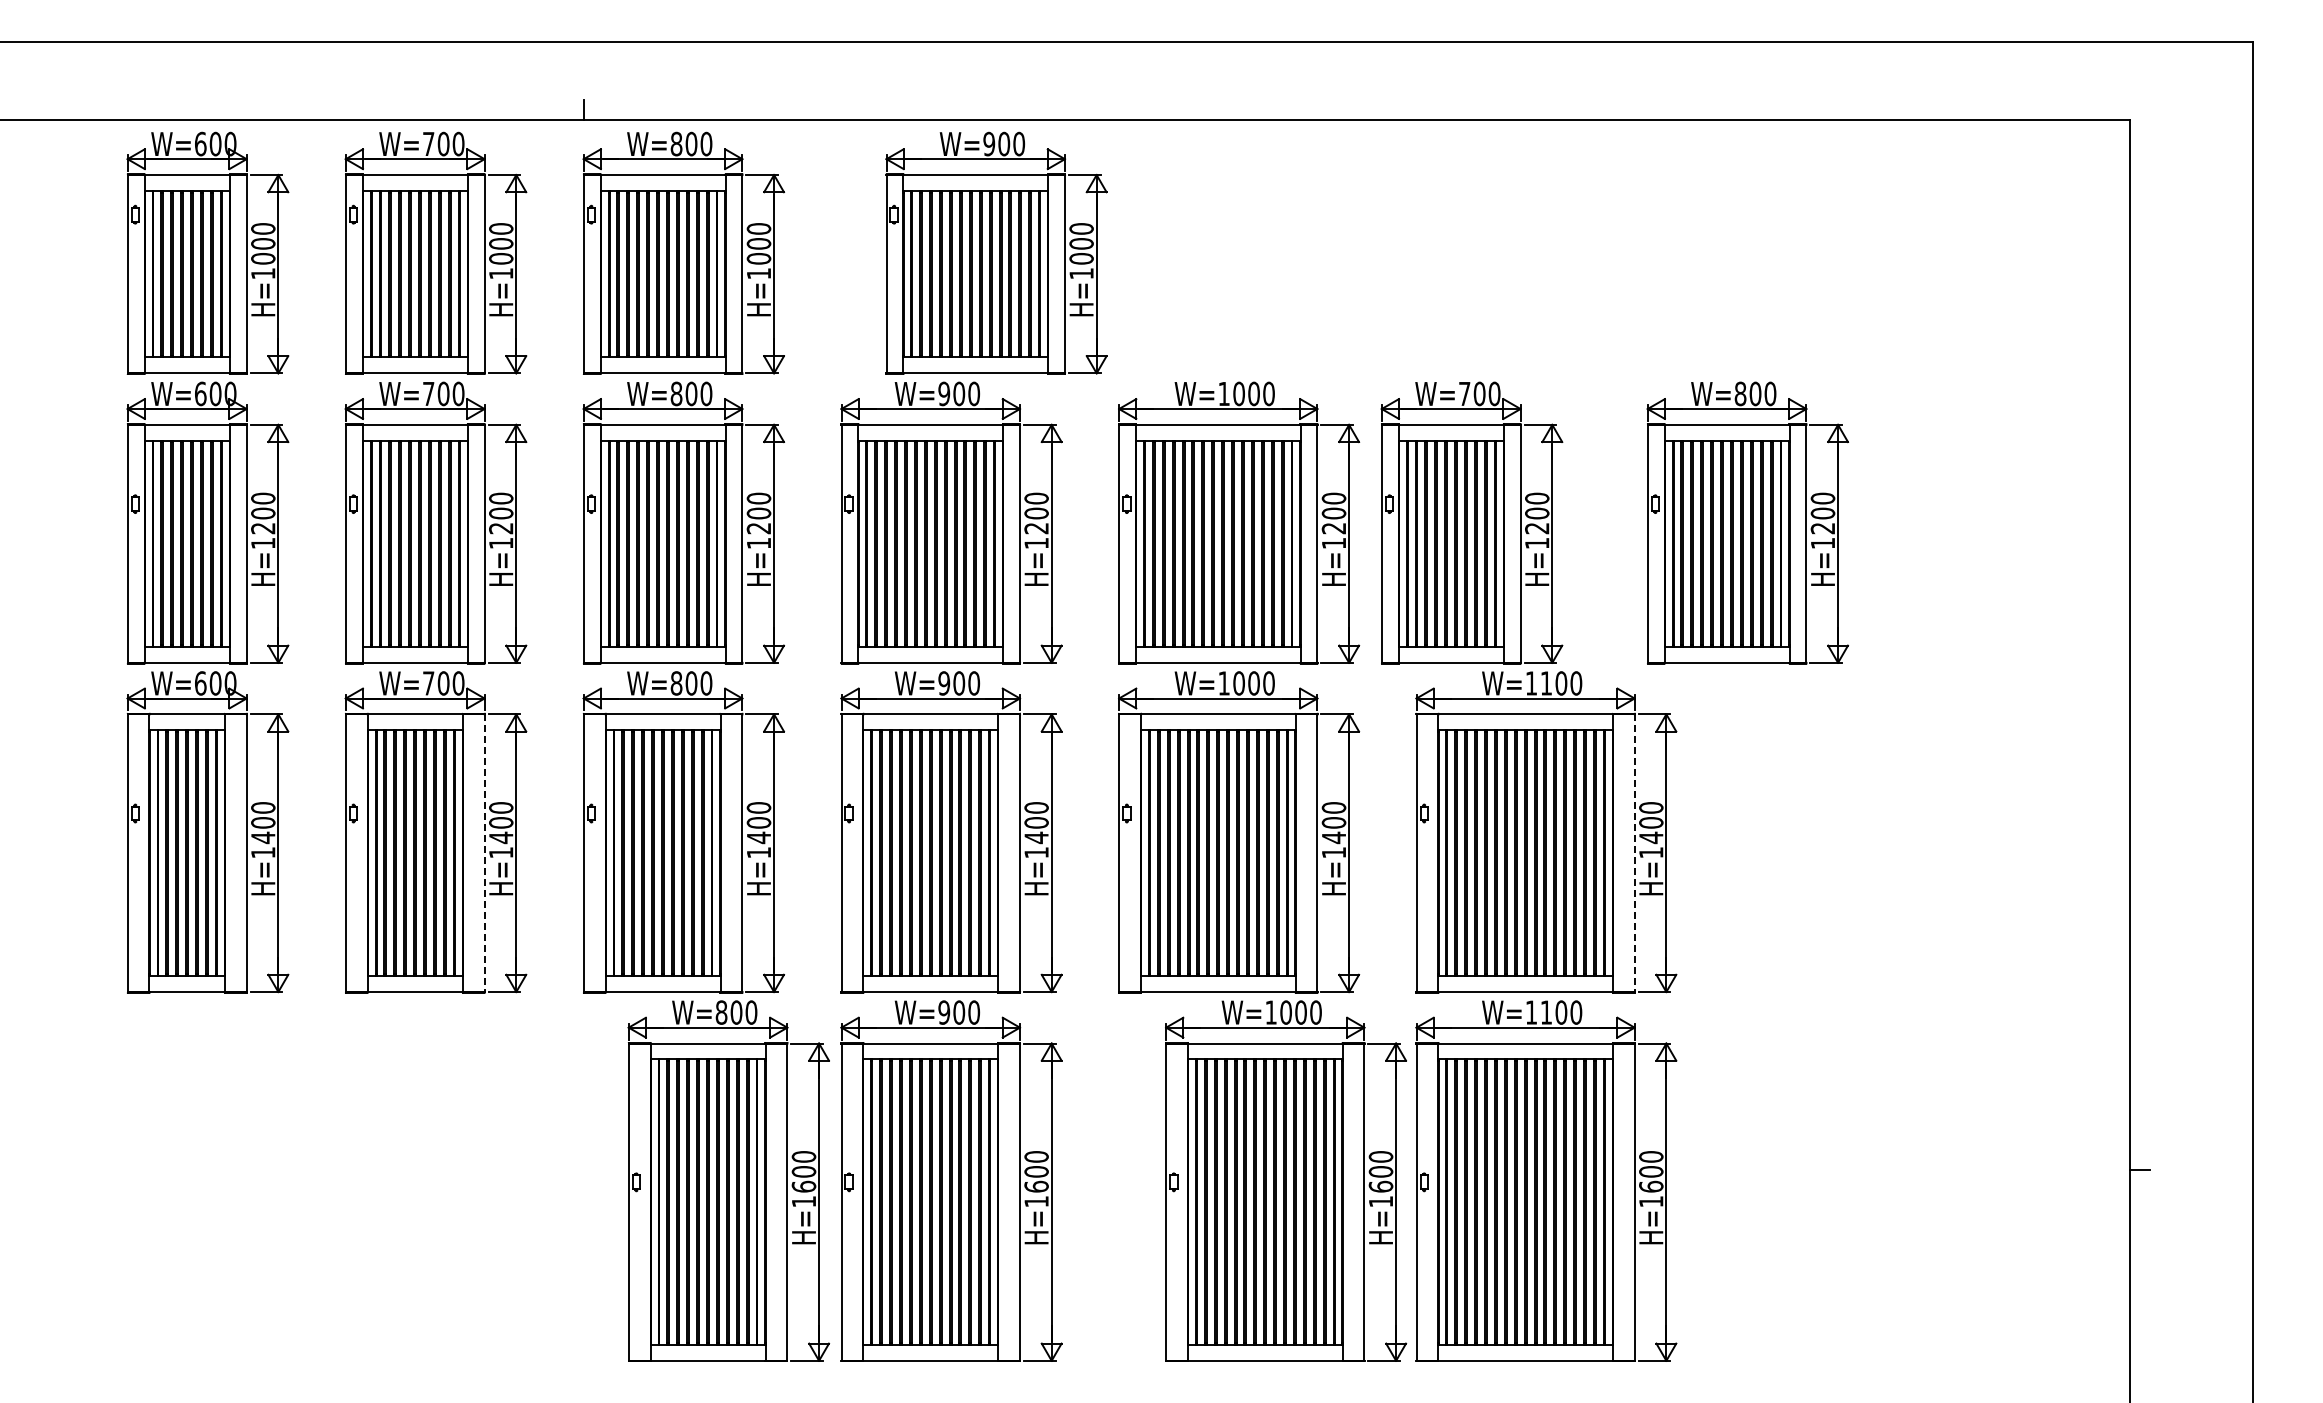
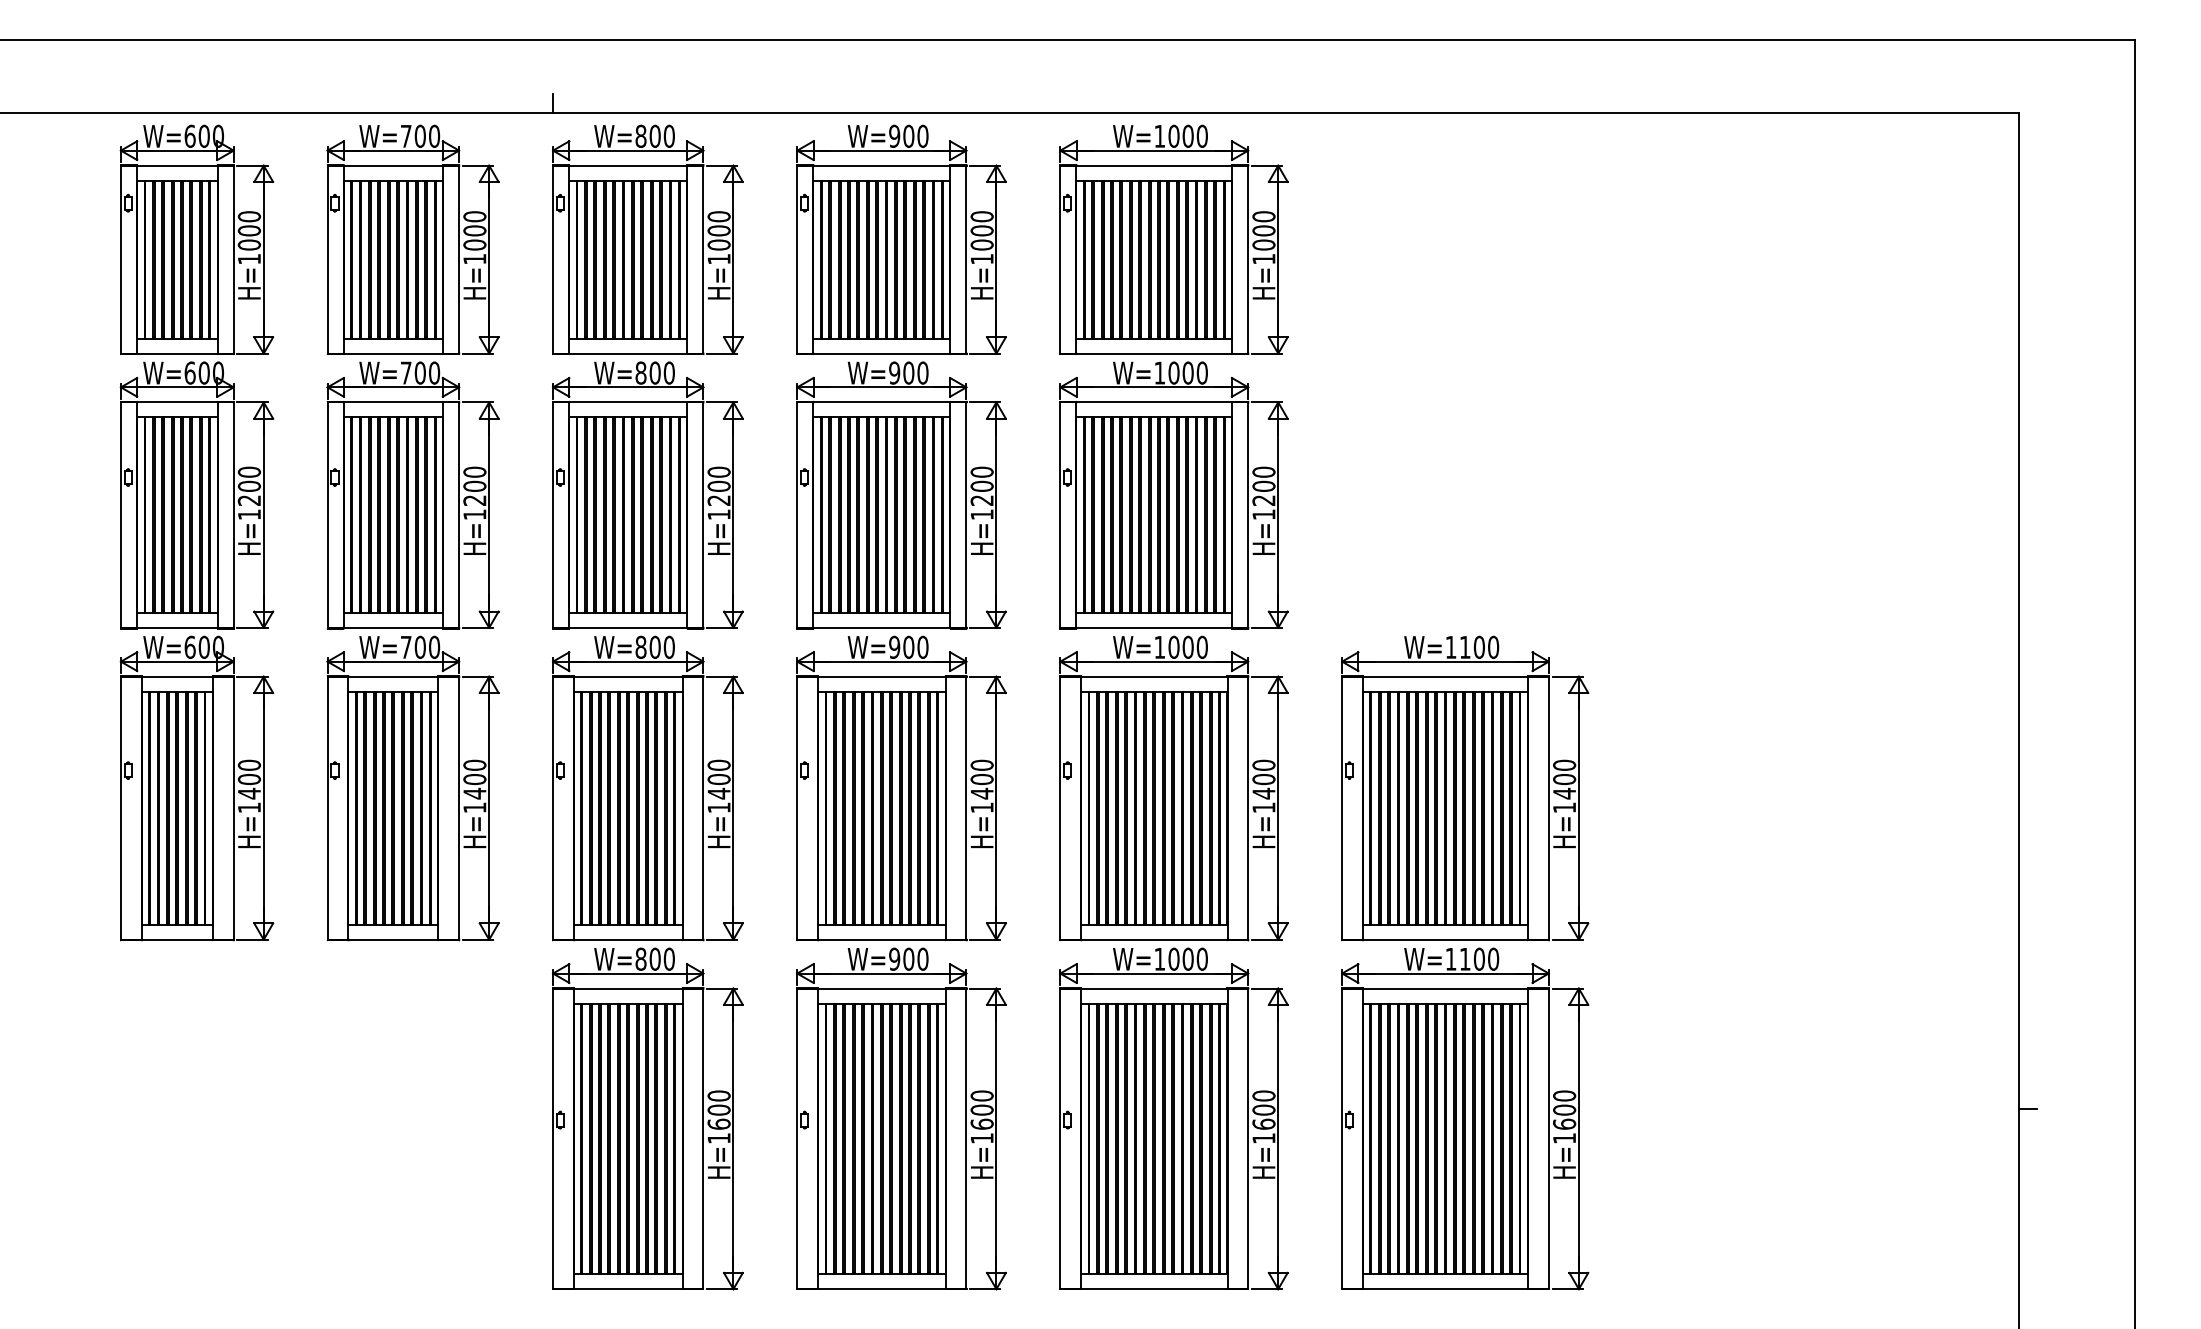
part: (996, 252) -> (901, 239), moved
part: (1239, 252) -> (1174, 239), added
part: (1471, 522) -> (1394, 494), removed
part: (1747, 522) -> (1655, 494), removed
line: (484, 853) -> (459, 808), dashed -> solid
line: (1634, 853) -> (1548, 808), dashed -> solid
part: (728, 1180) -> (647, 1118), moved
part: (1286, 1180) -> (1174, 1118), moved

